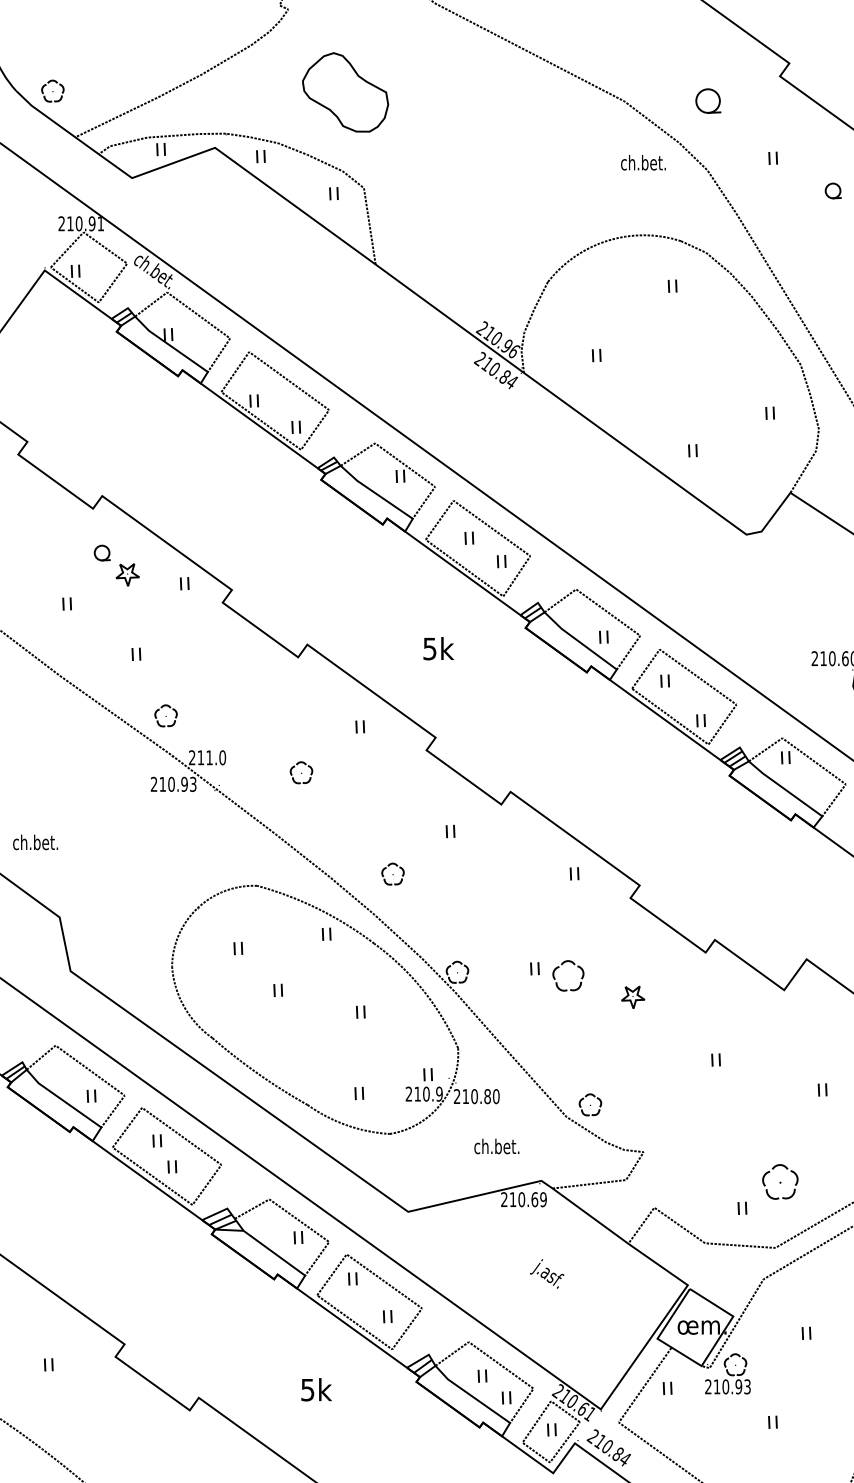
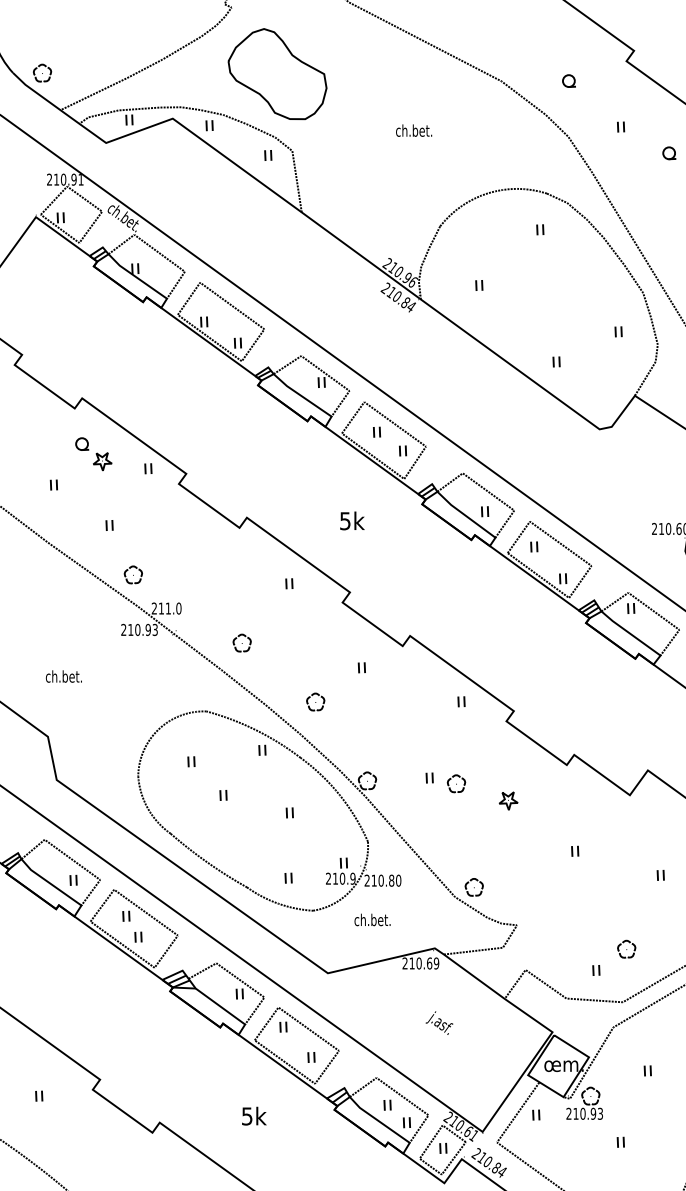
part: (345, 92) -> (277, 74), size x1.43
part: (708, 100) -> (569, 80), size x0.62
text: (643, 162) -> (414, 130), moved
part: (301, 772) -> (242, 642), moved
text: (35, 842) -> (63, 676), moved
part: (567, 975) -> (455, 783), size x0.71
text: (496, 1146) -> (372, 919), moved
part: (779, 1181) -> (626, 948), size x0.62

